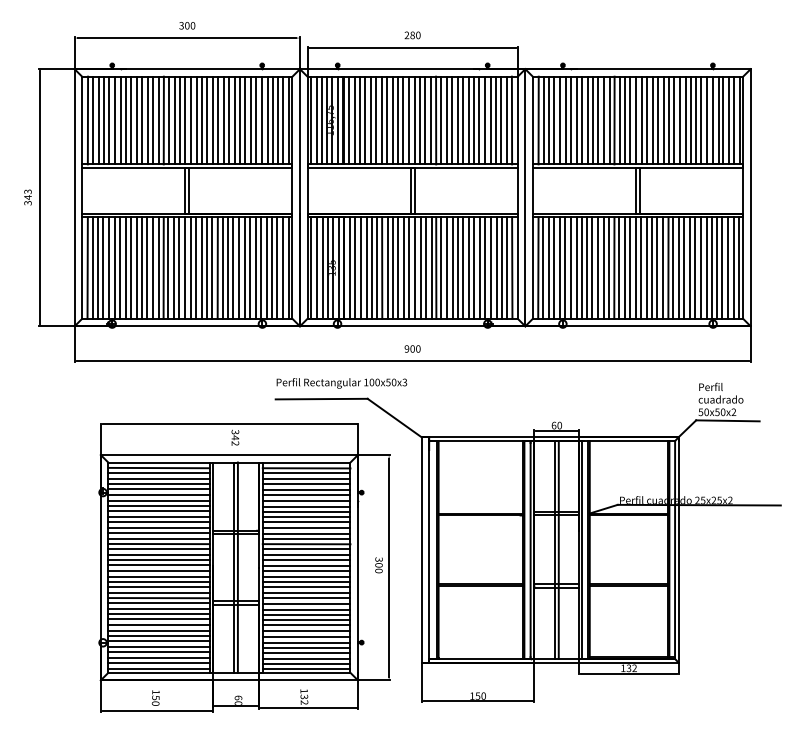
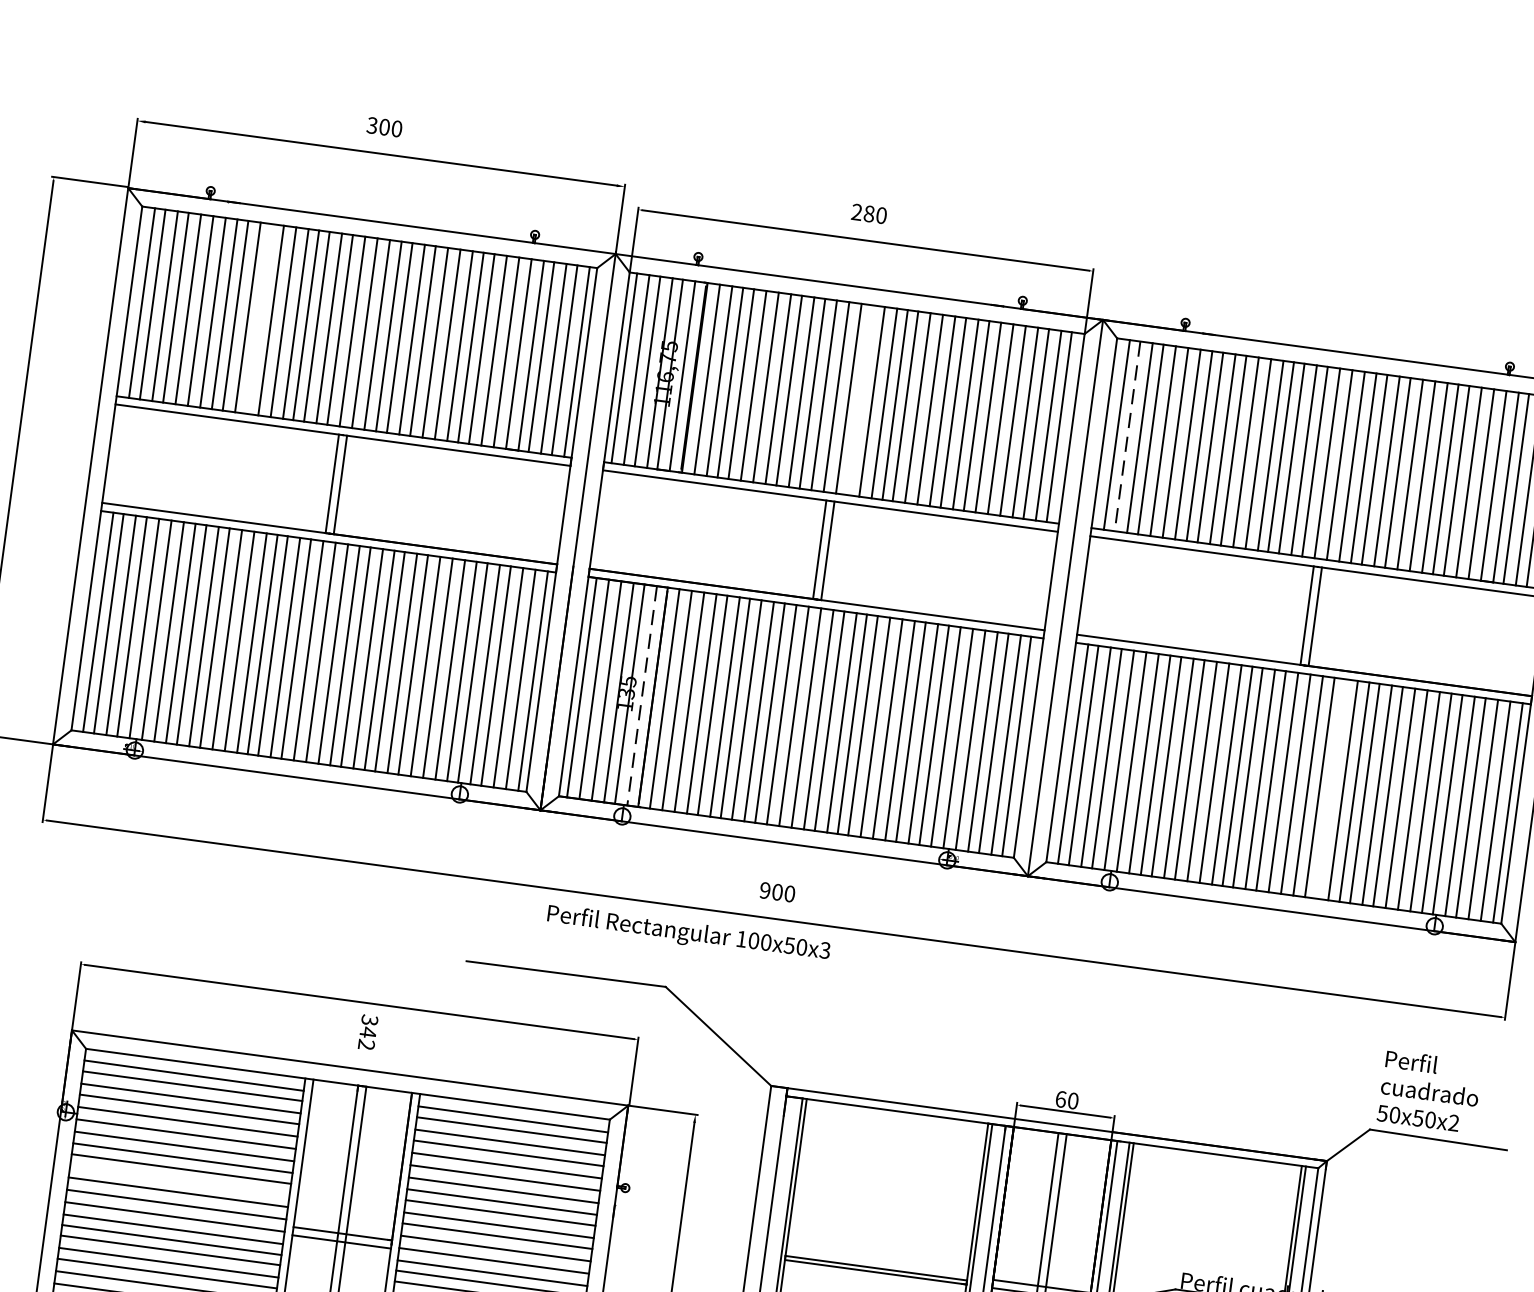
line: (141, 120) -> (257, 318), removed
line: (420, 120) -> (861, 400), removed
line: (543, 120) -> (1127, 436), solid -> dashed
line: (657, 267) -> (1330, 787), removed
line: (339, 268) -> (642, 696), solid -> dashed
text: (341, 383) -> (687, 934), moved
line: (158, 516) -> (178, 1180), removed

